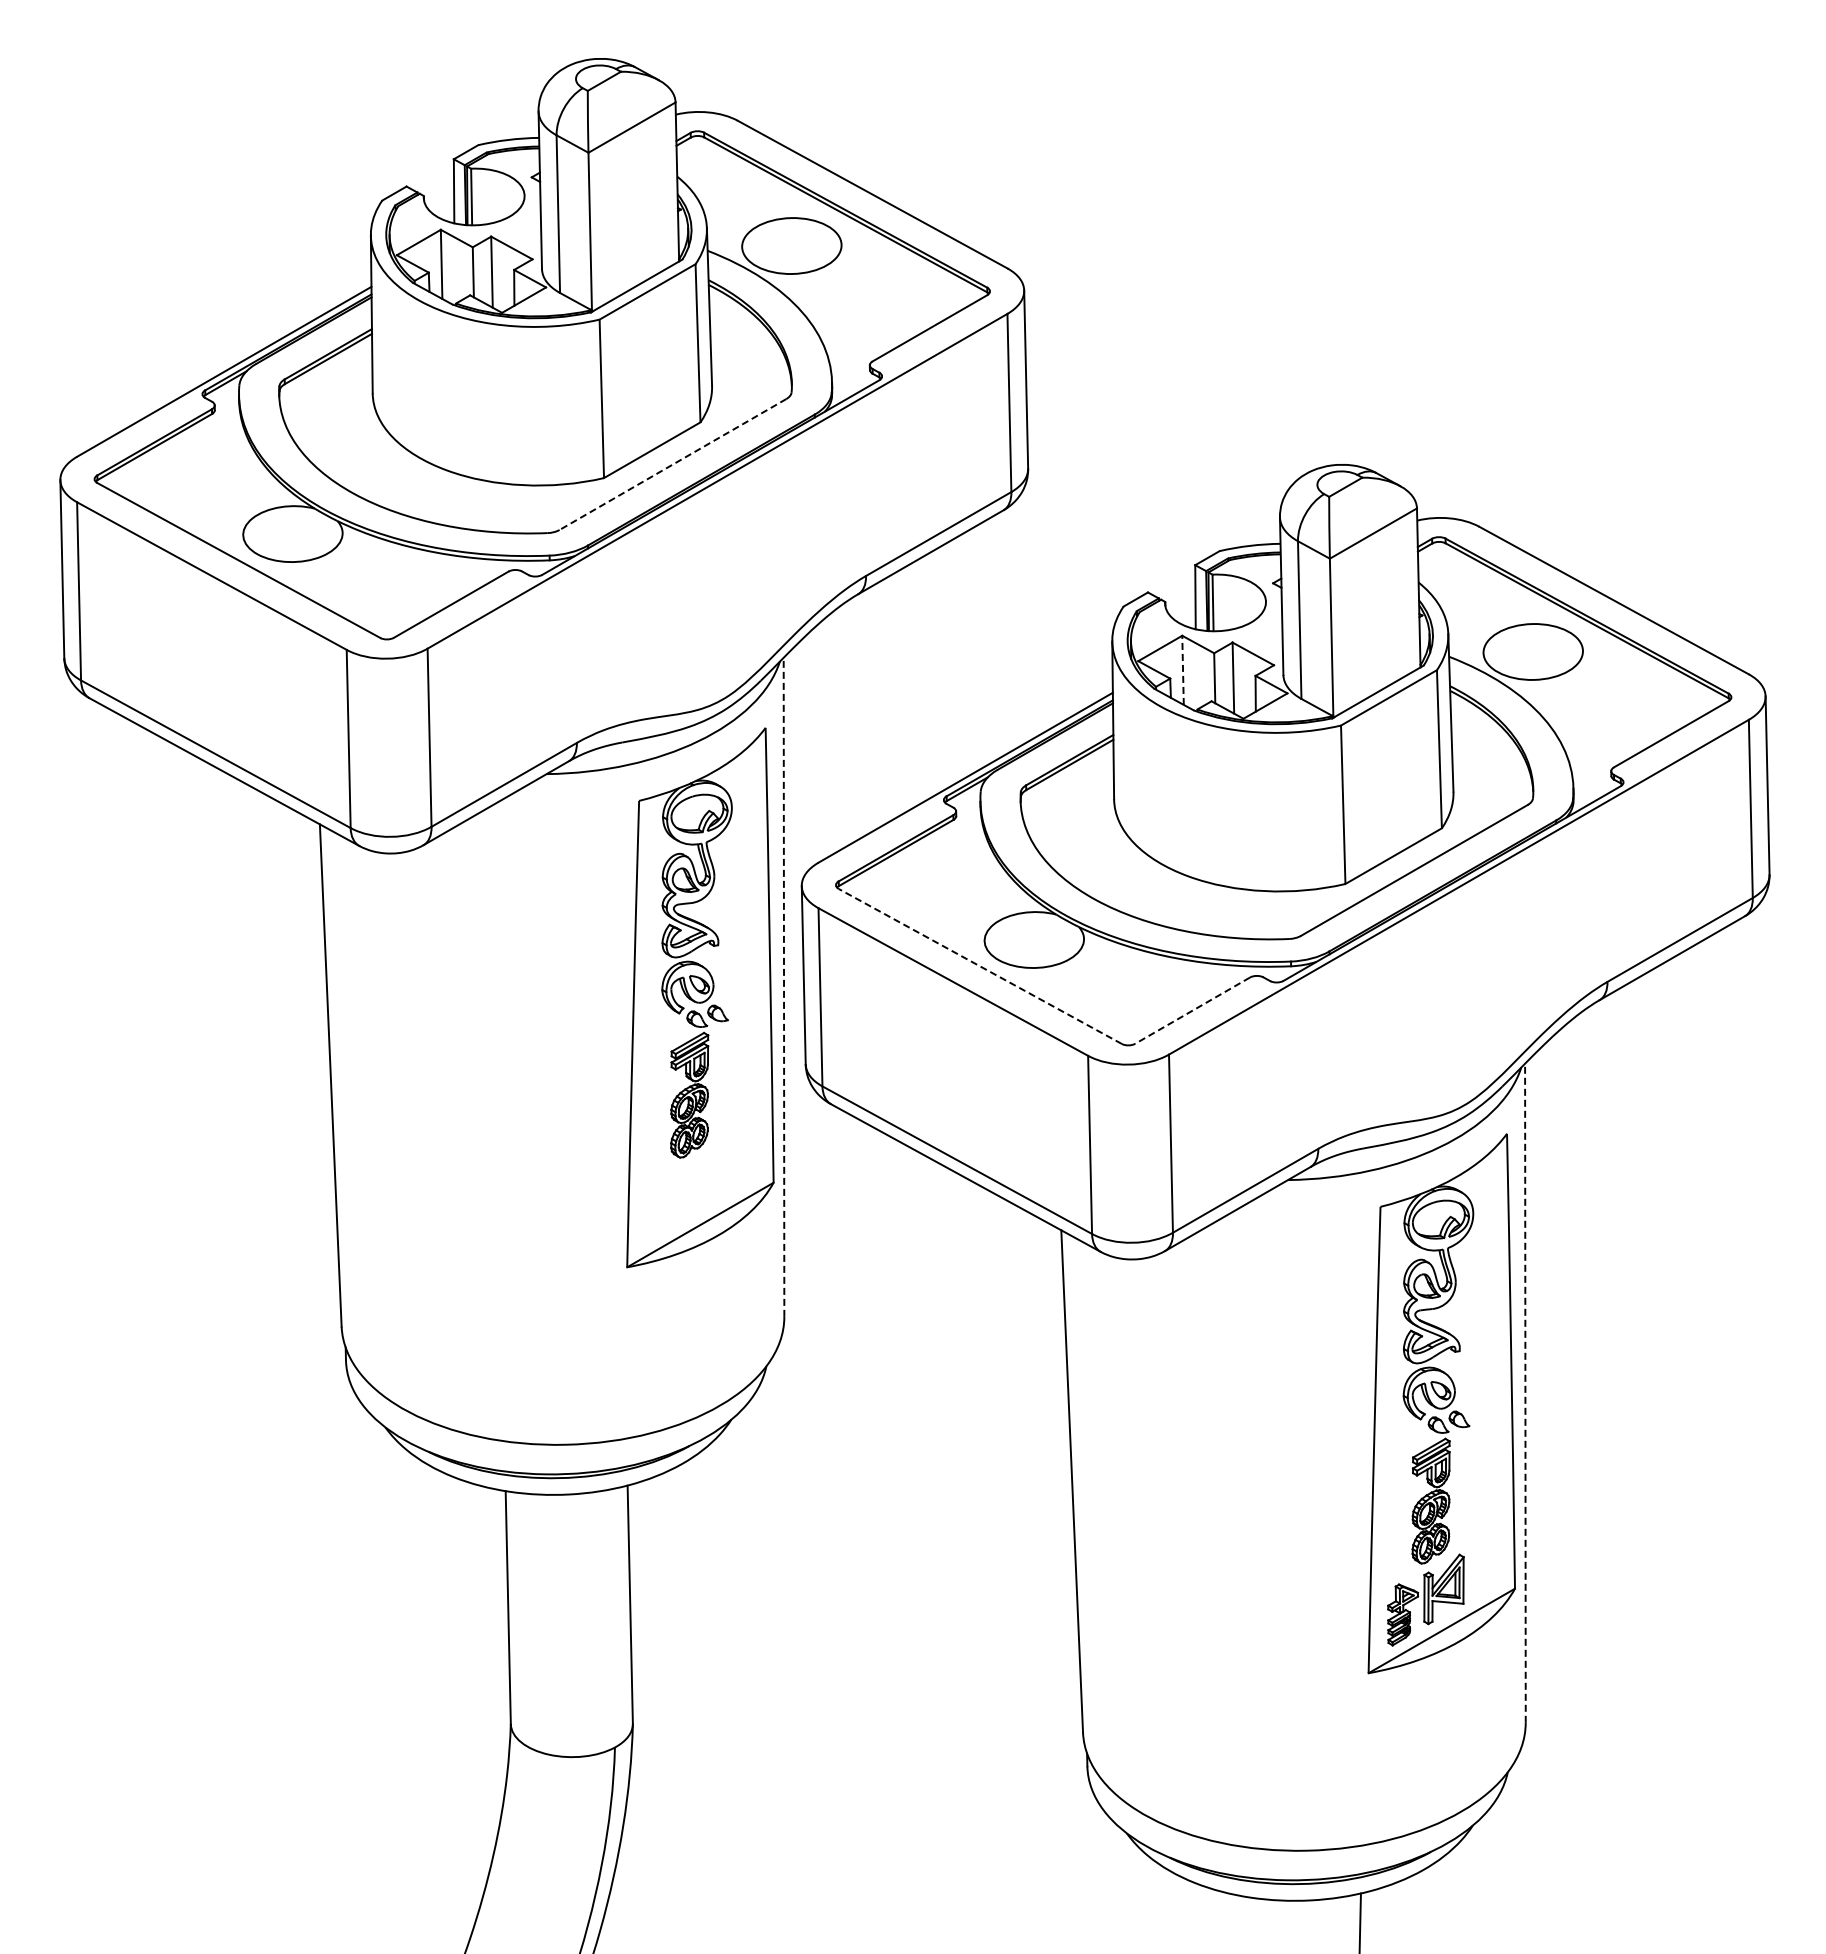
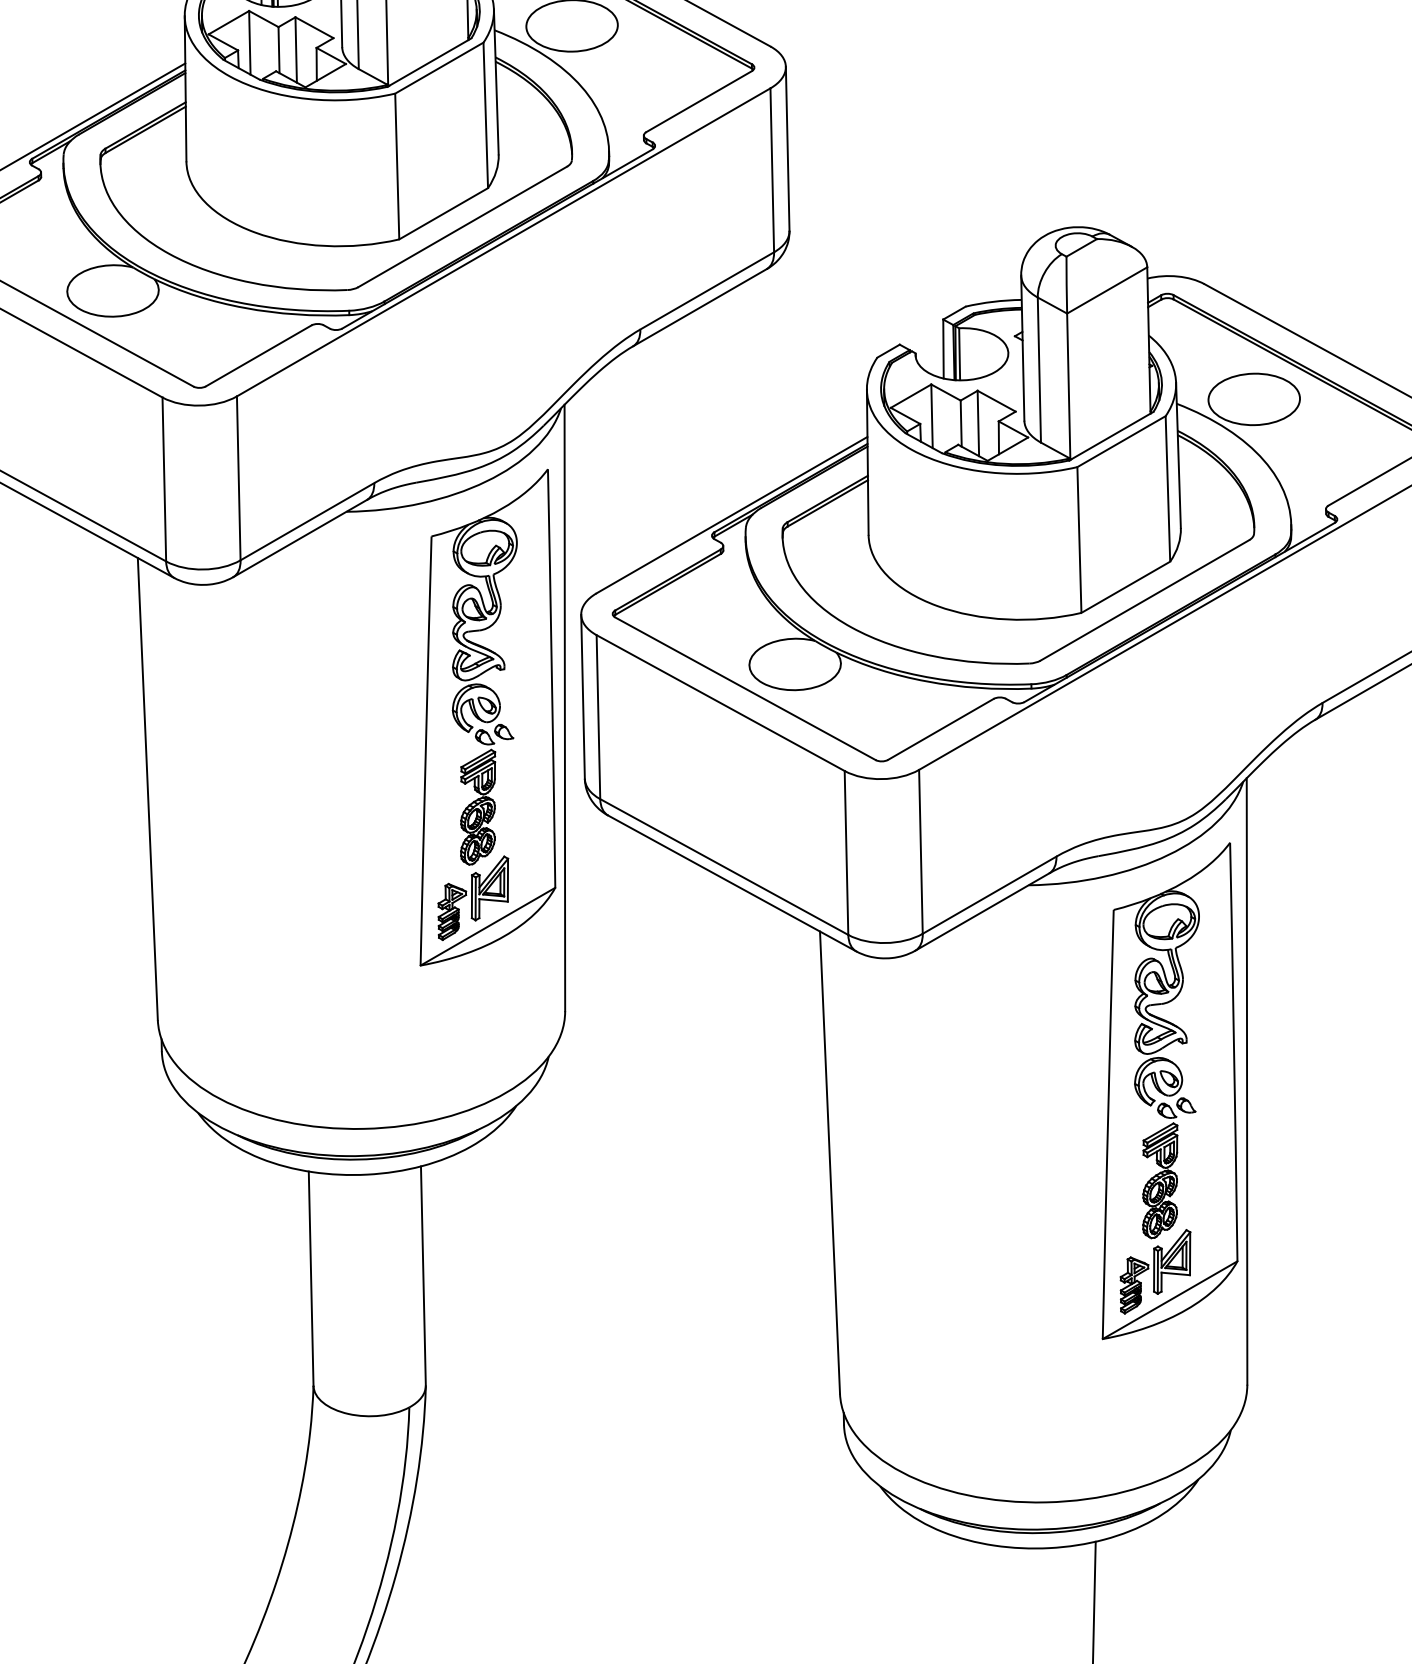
line: (673, 464) -> (463, 226), dashed -> solid
line: (1183, 670) -> (932, 416), dashed -> solid
line: (979, 966) -> (744, 688), dashed -> solid
line: (784, 987) -> (565, 708), dashed -> solid
line: (1192, 1010) -> (940, 729), dashed -> solid
part: (684, 1193) -> (473, 897), added
line: (1525, 1393) -> (1247, 1081), dashed -> solid

